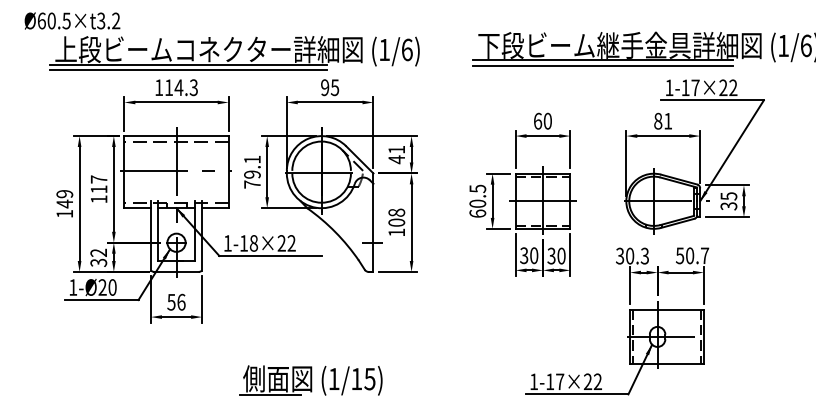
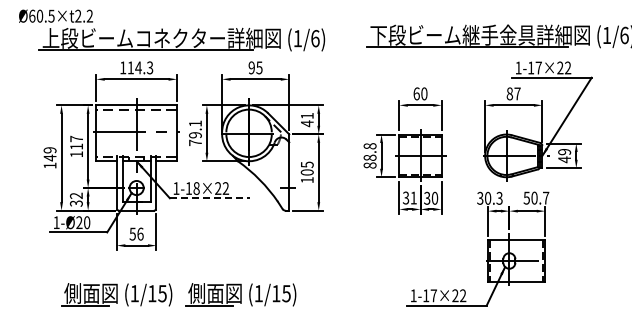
text: (101, 21) -> (78, 16), Ø60.5×t3.2 -> Ø60.5×t2.2
line: (602, 66) -> (466, 51), removed
line: (187, 70) -> (145, 54), removed
text: (668, 120) -> (517, 93), 81 -> 87
text: (477, 200) -> (369, 155), 60.5 -> 88.8
text: (728, 202) -> (564, 156), 35 -> 49
text: (395, 212) -> (306, 164), 108 -> 105
text: (533, 254) -> (413, 197), 30 -> 31
line: (270, 256) -> (209, 198), solid -> dashed
part: (150, 380) -> (116, 294), added

